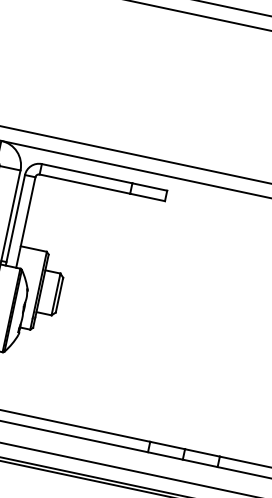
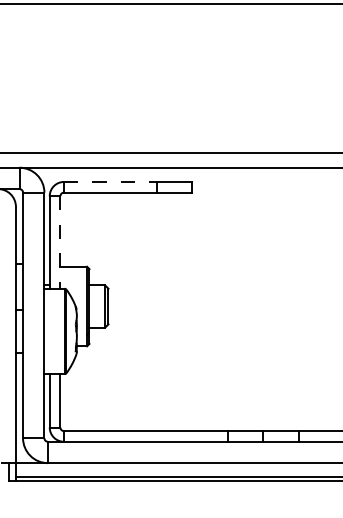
line: (87, 173) -> (110, 181), solid -> dashed
line: (25, 222) -> (60, 242), solid -> dashed

